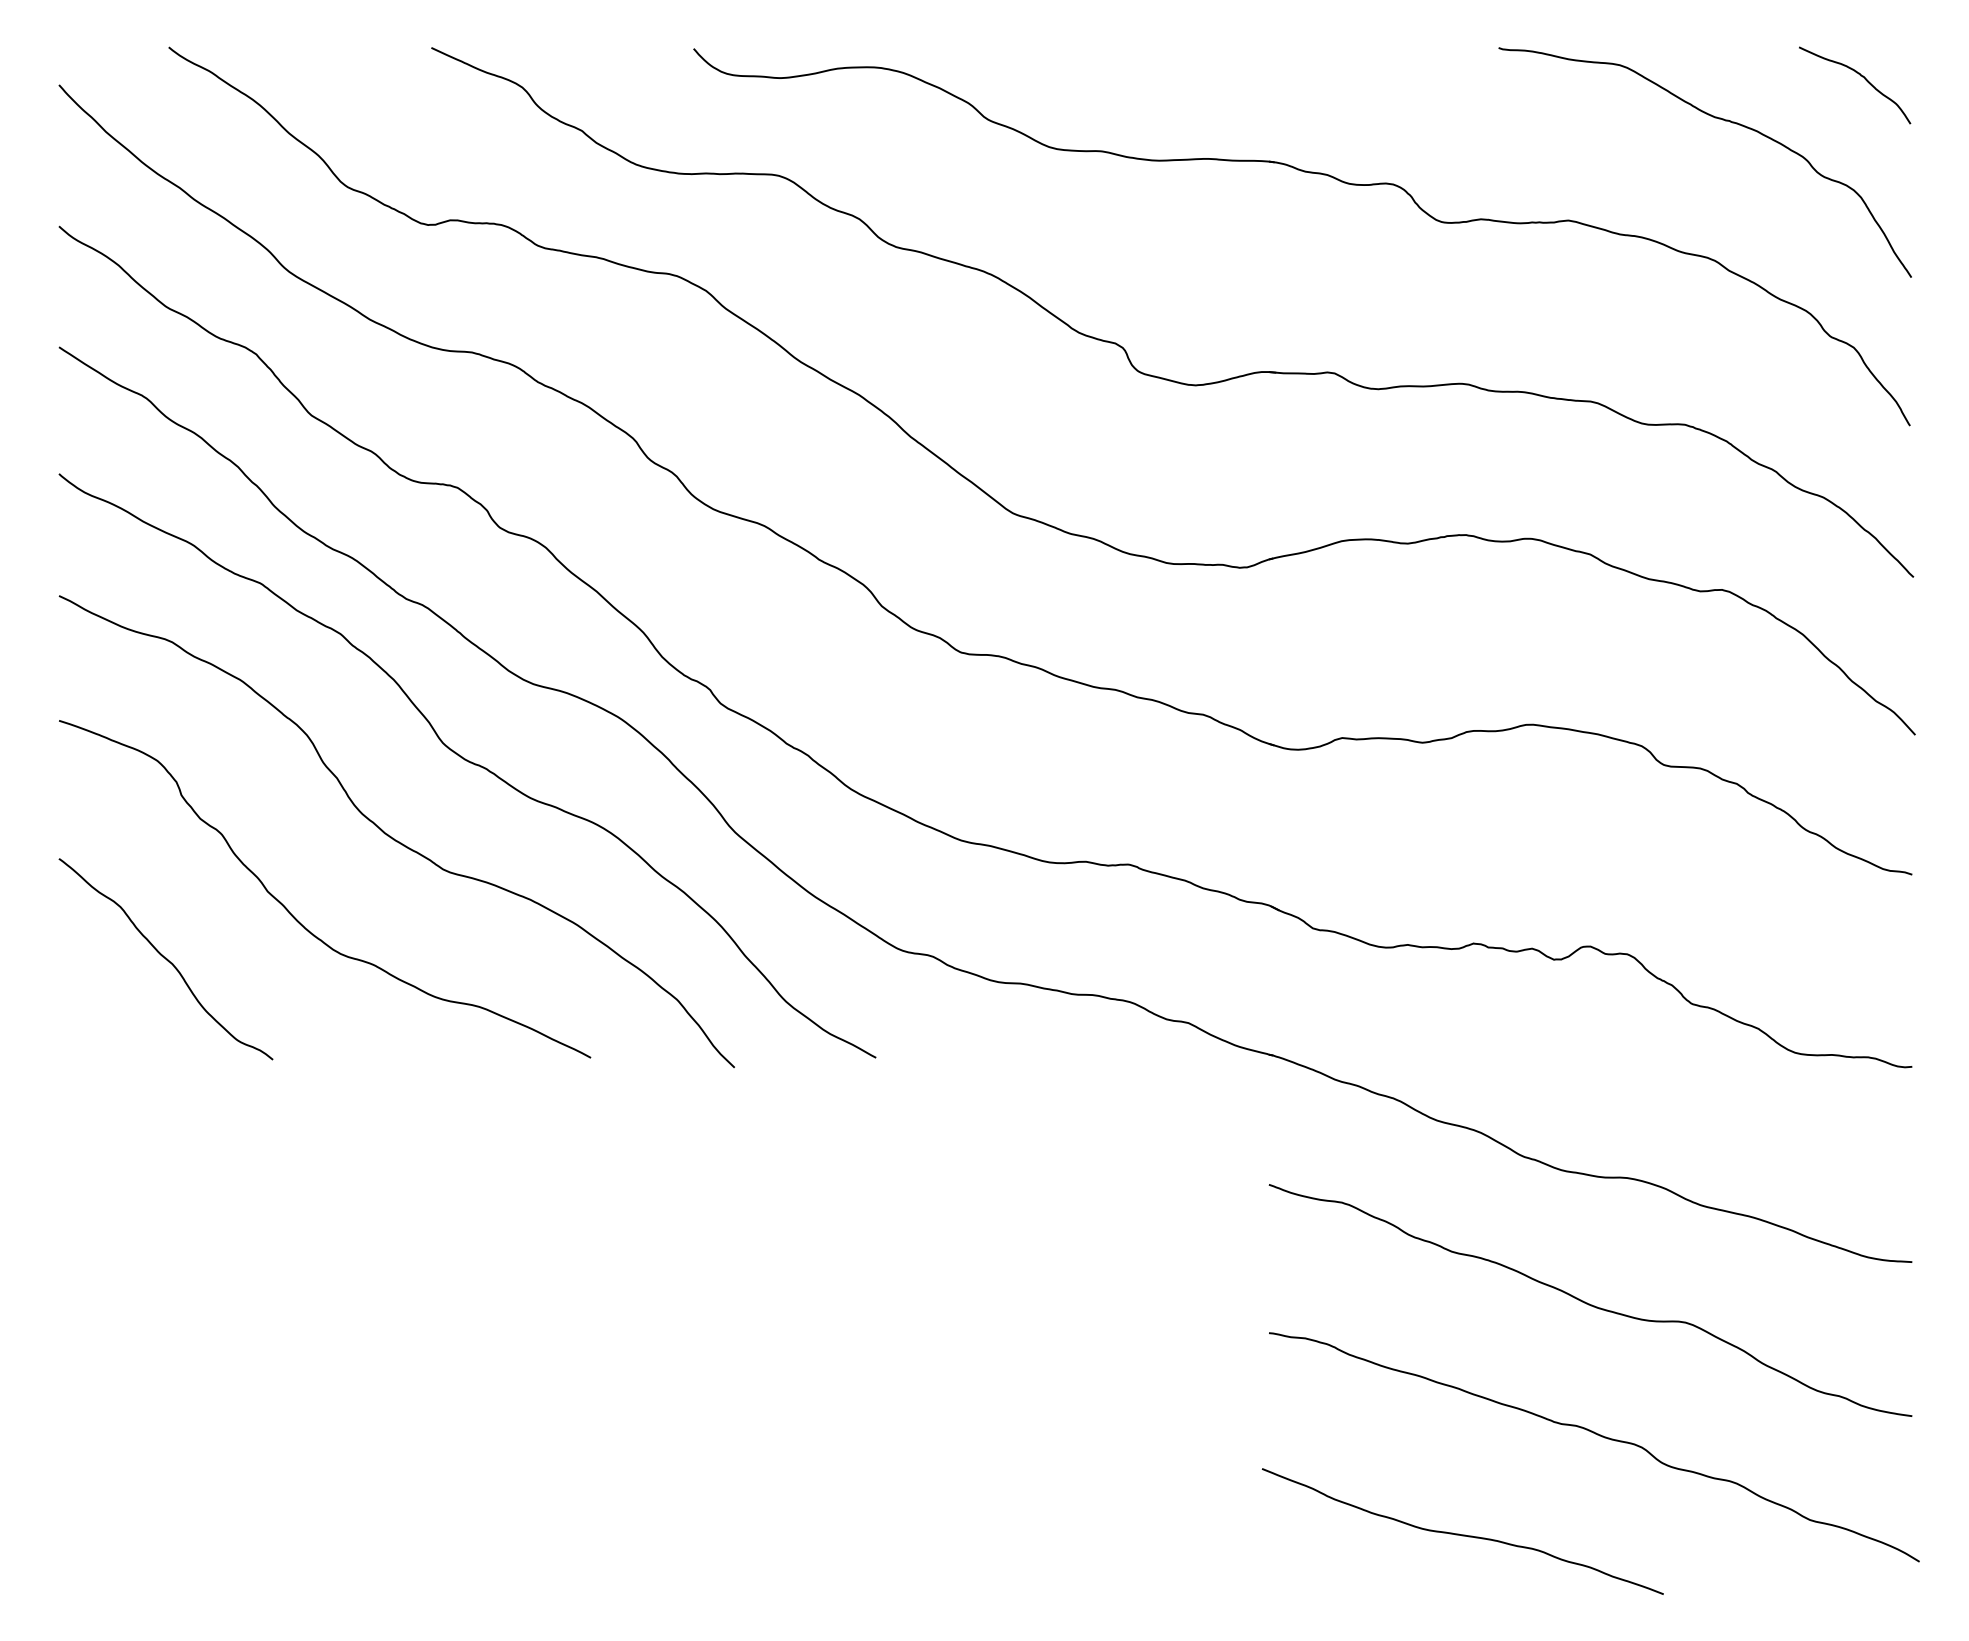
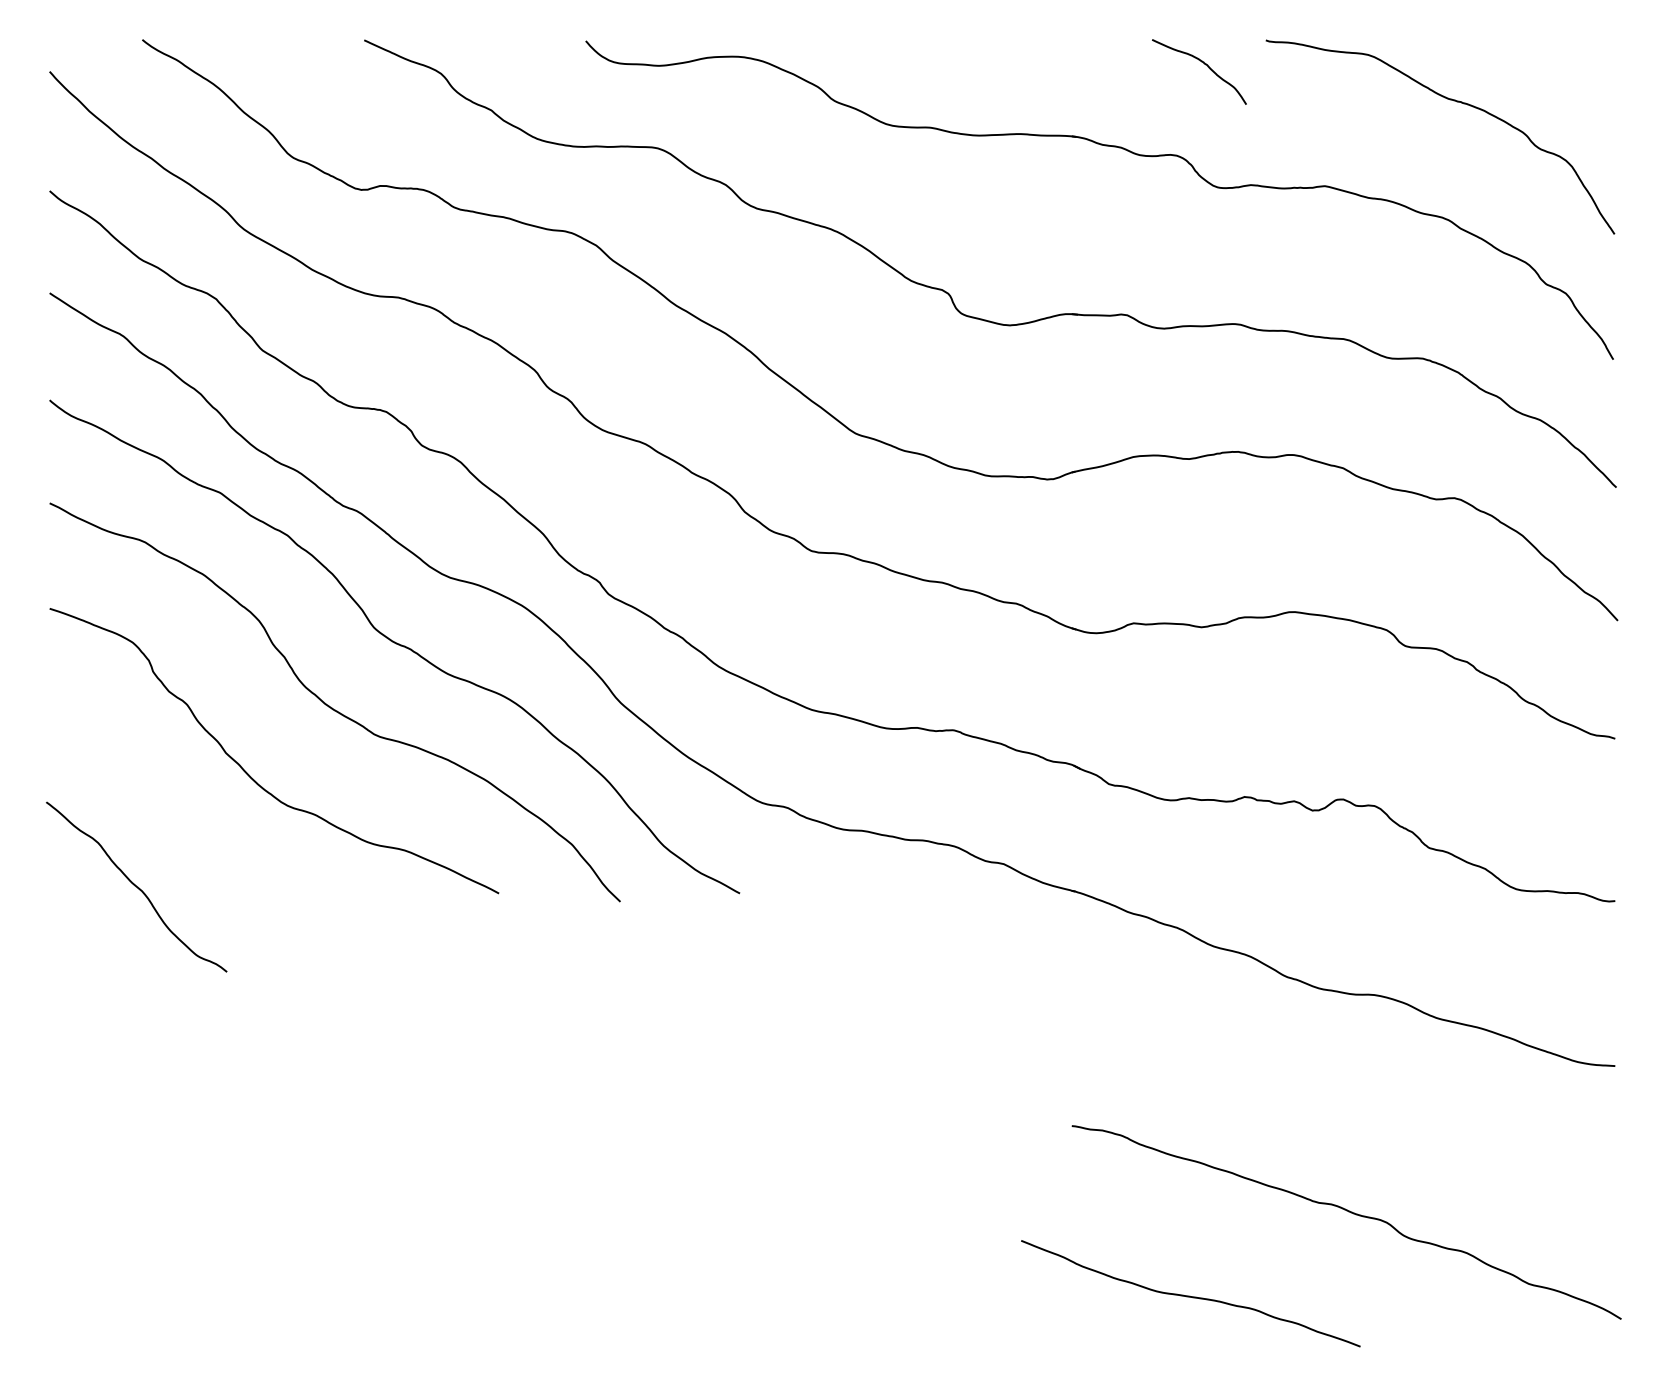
curve: (1860, 76) -> (1204, 64), moved
curve: (165, 959) -> (136, 887), moved
curve: (1589, 1303) -> (1342, 1101), removed
curve: (1462, 1534) -> (1190, 1296), moved

